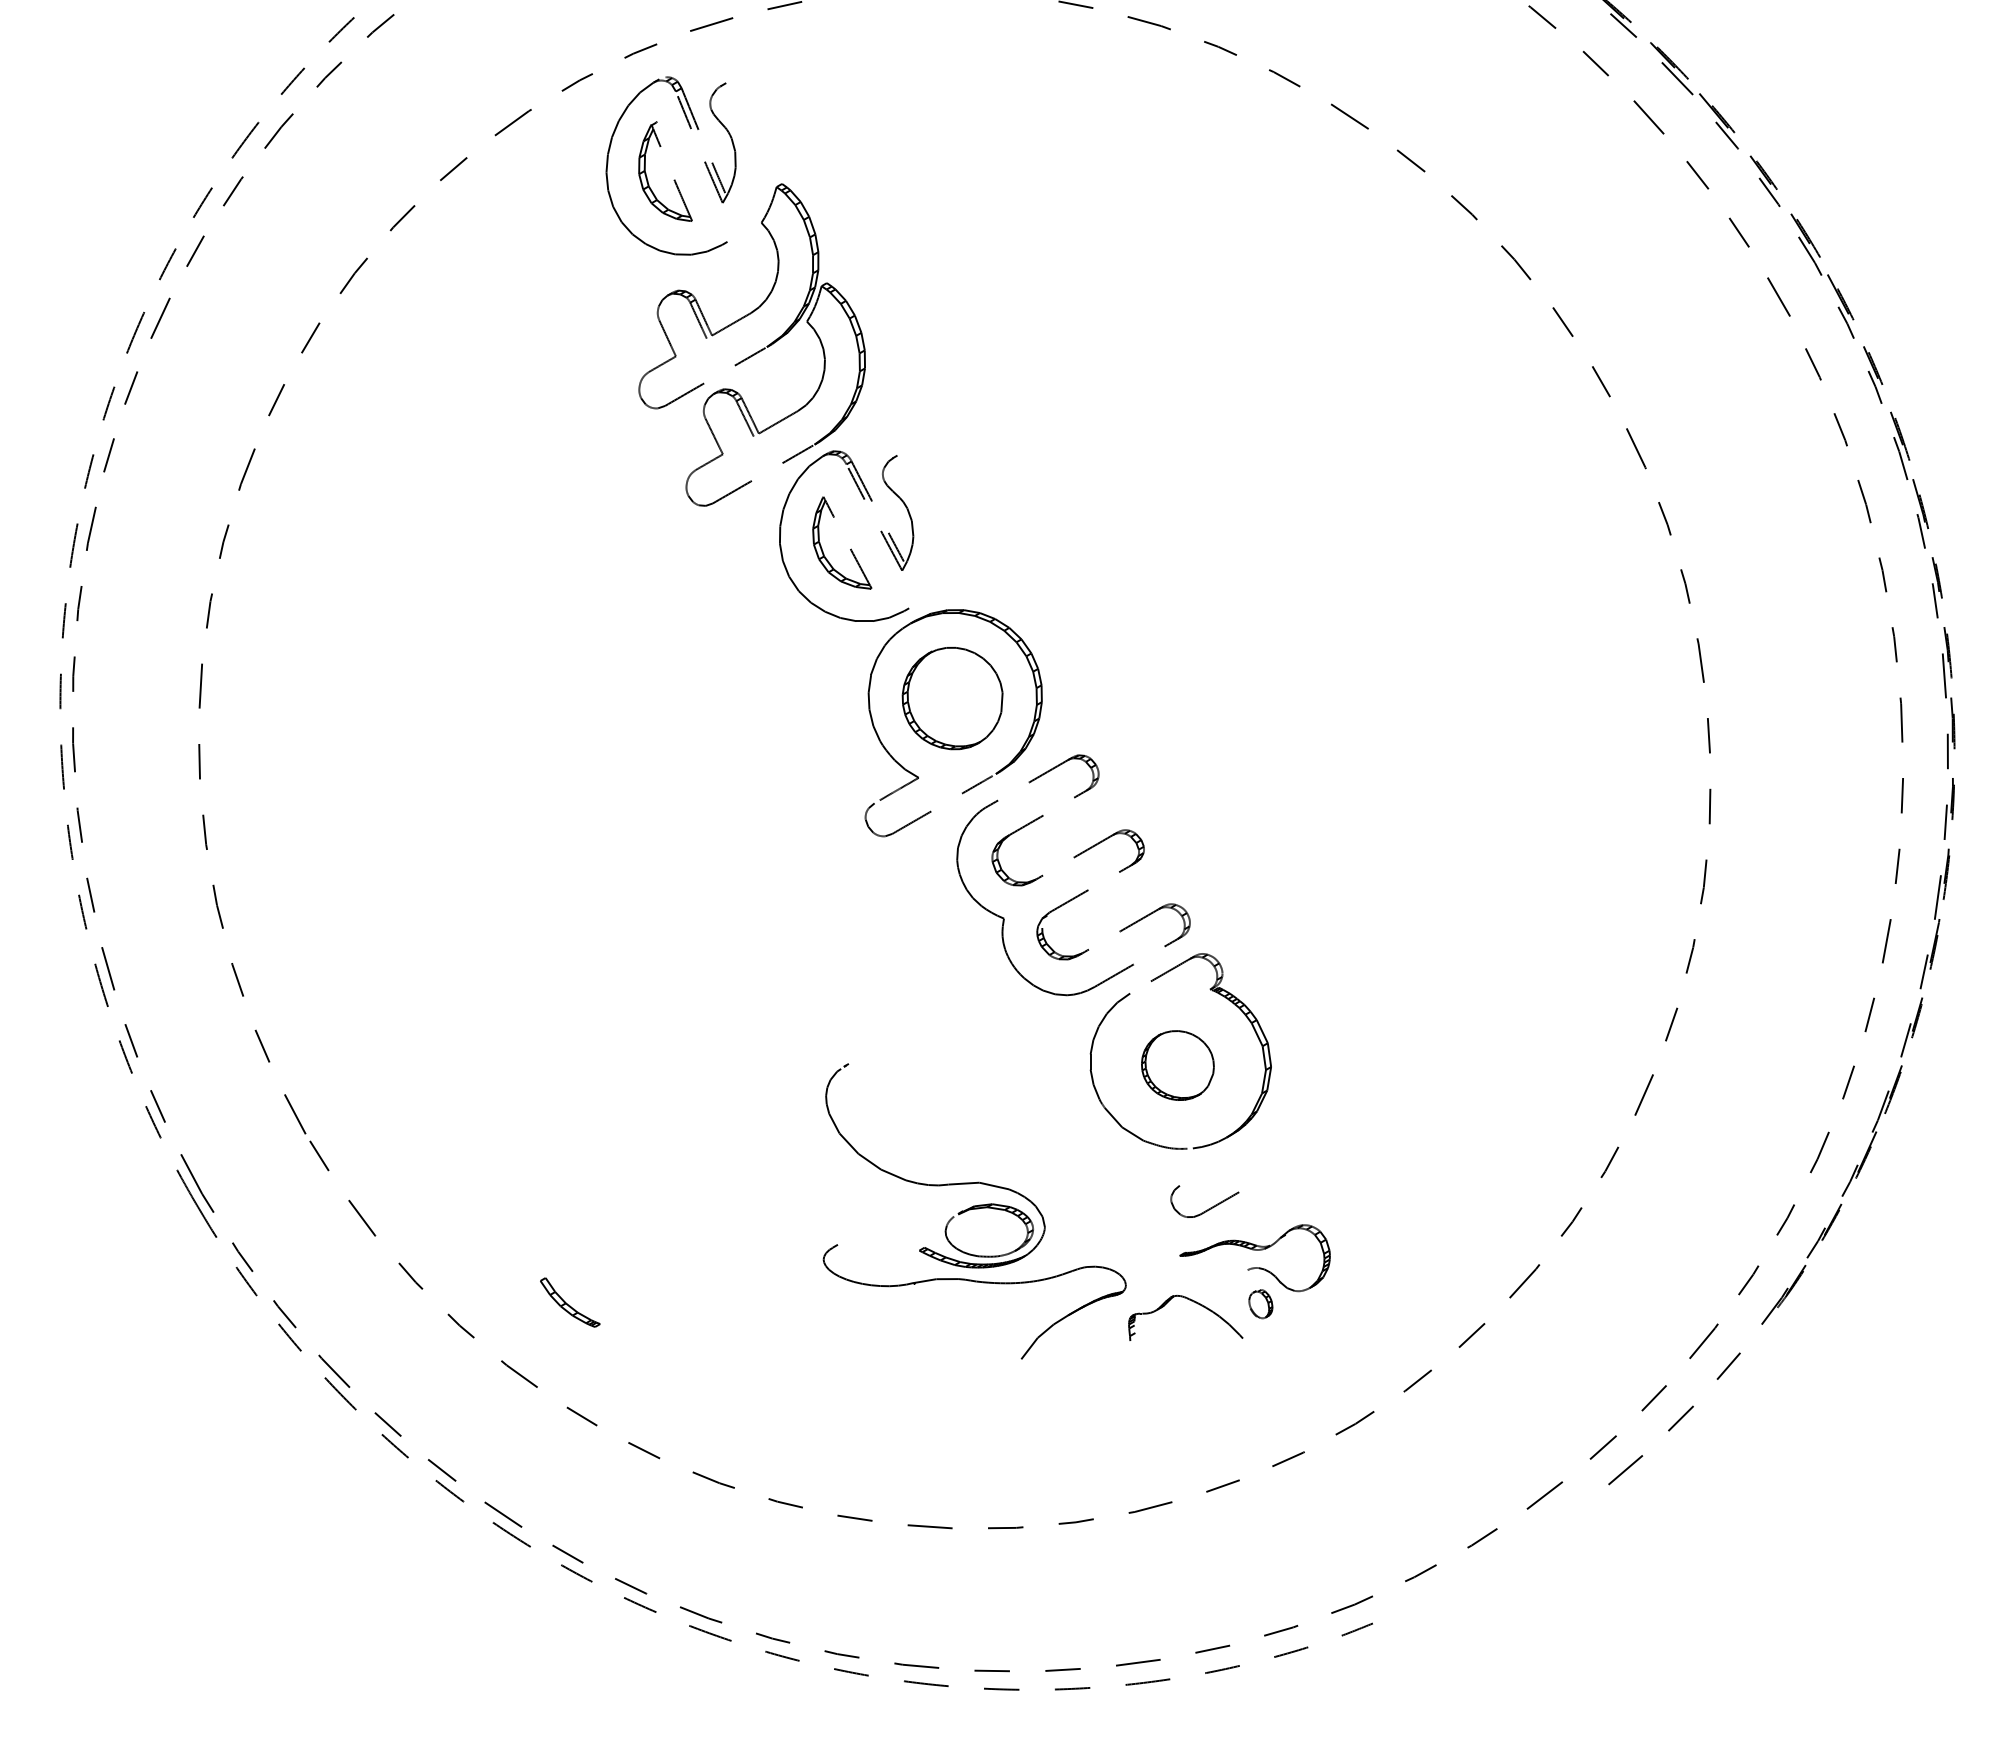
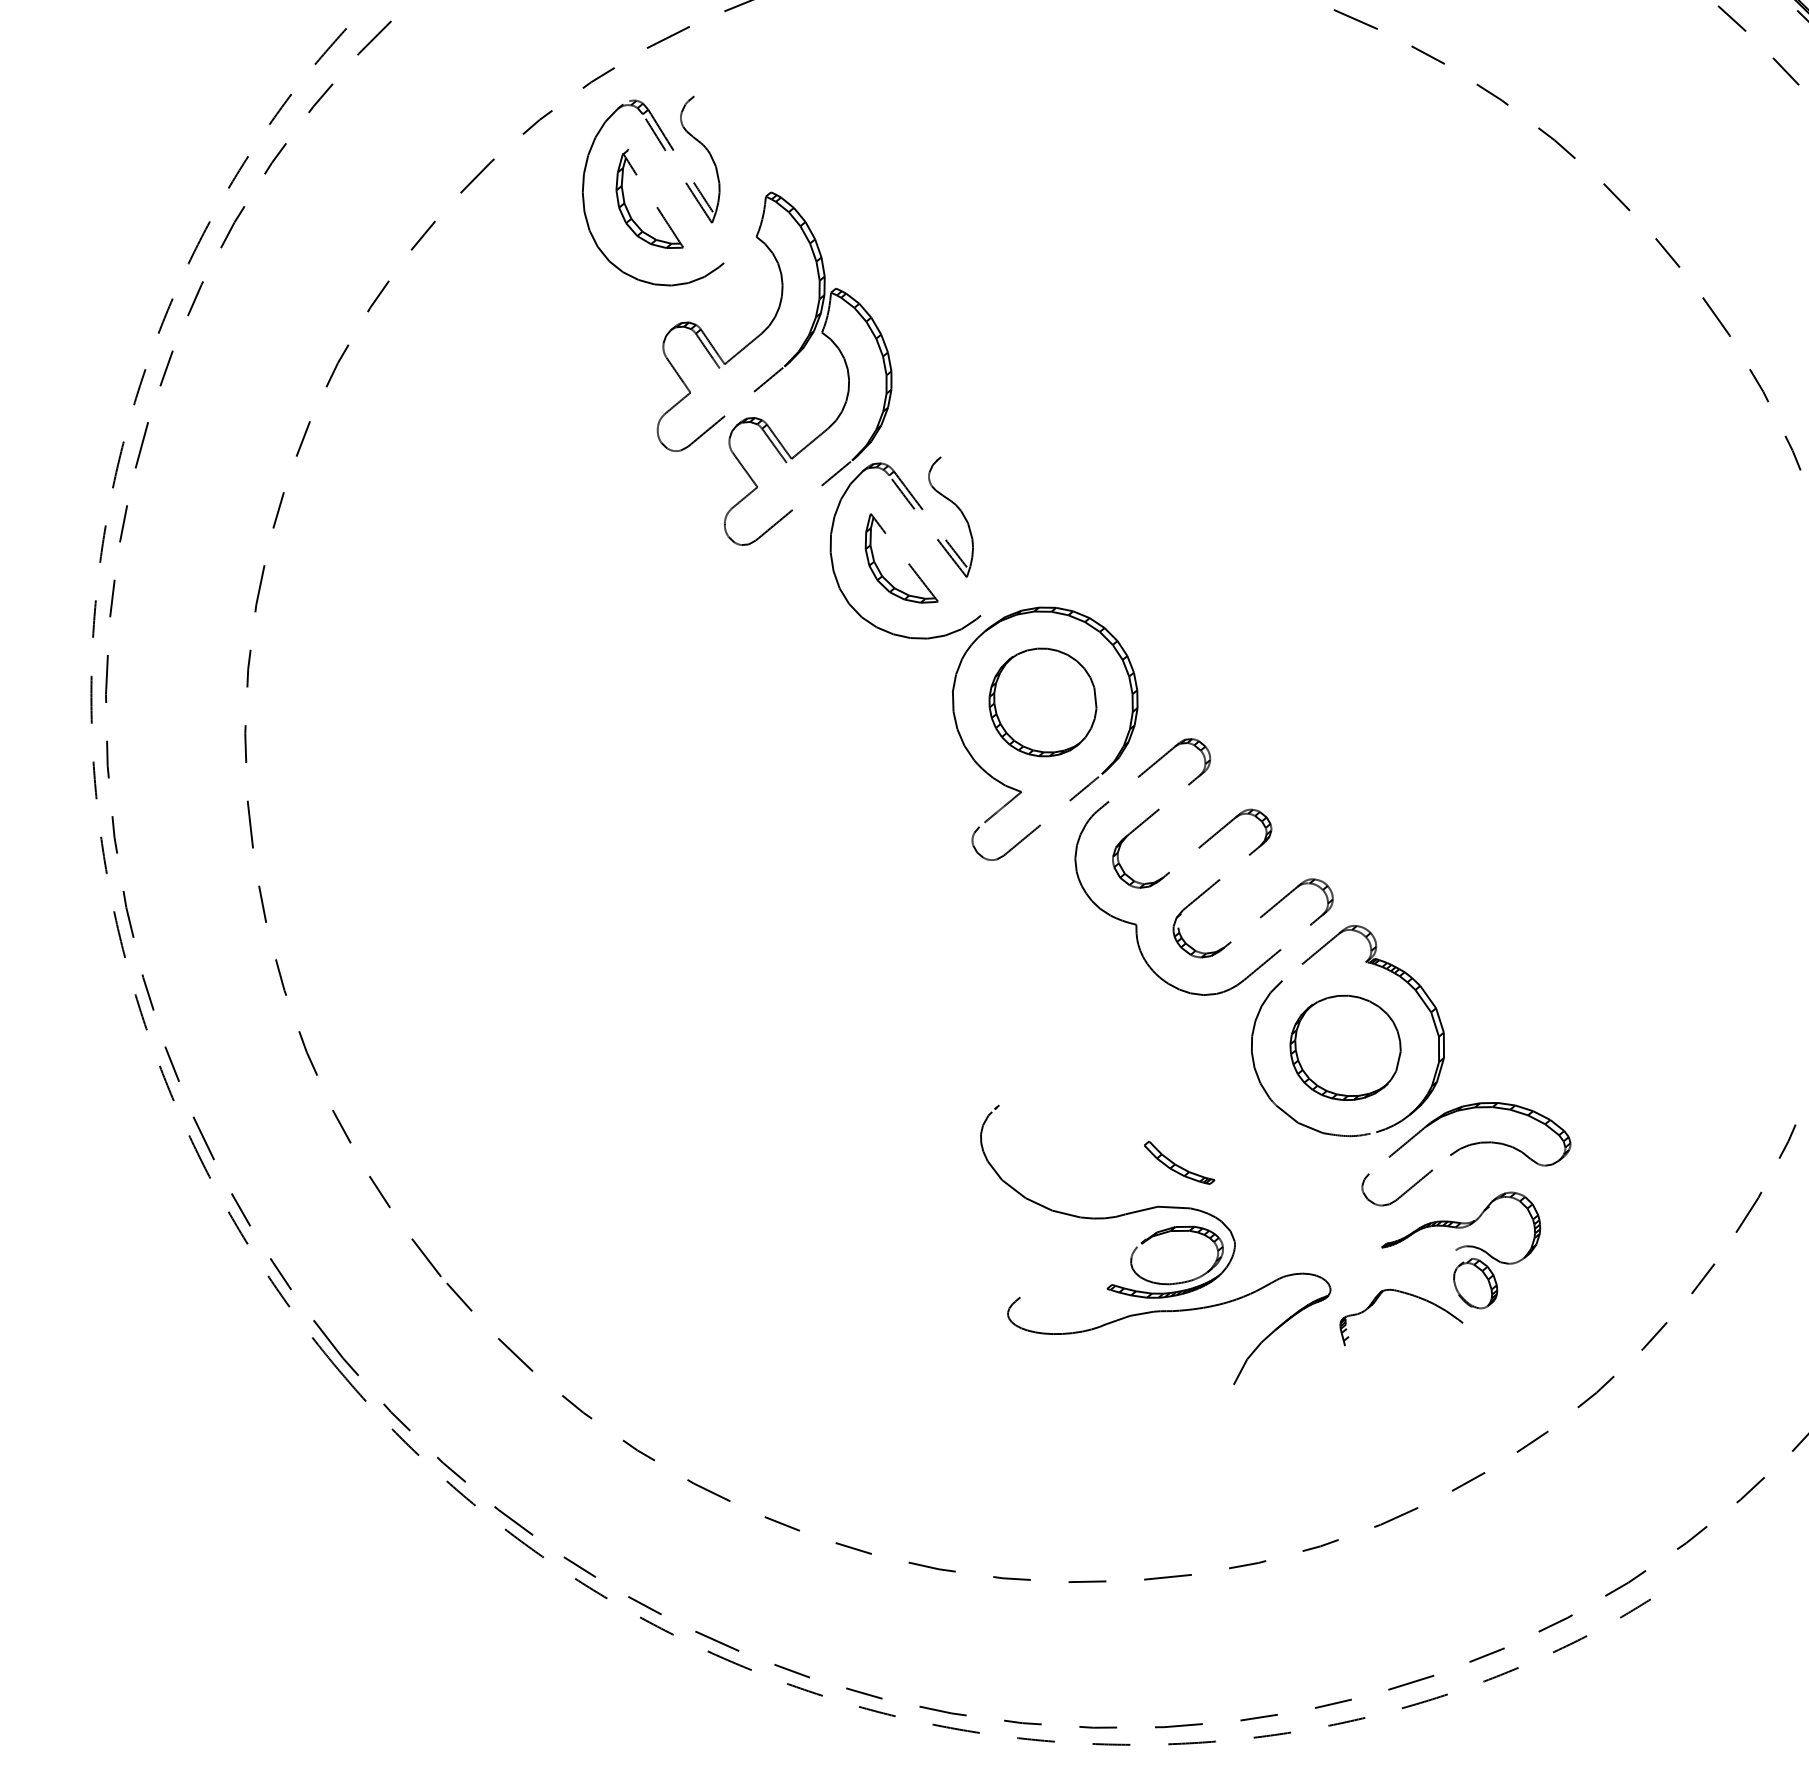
part: (1177, 1065) -> (1345, 1047), size x1.43
part: (1285, 1171) -> (1477, 1139), added
part: (570, 1302) -> (1179, 1162), moved
part: (1260, 1303) -> (1475, 1283), size x1.67

